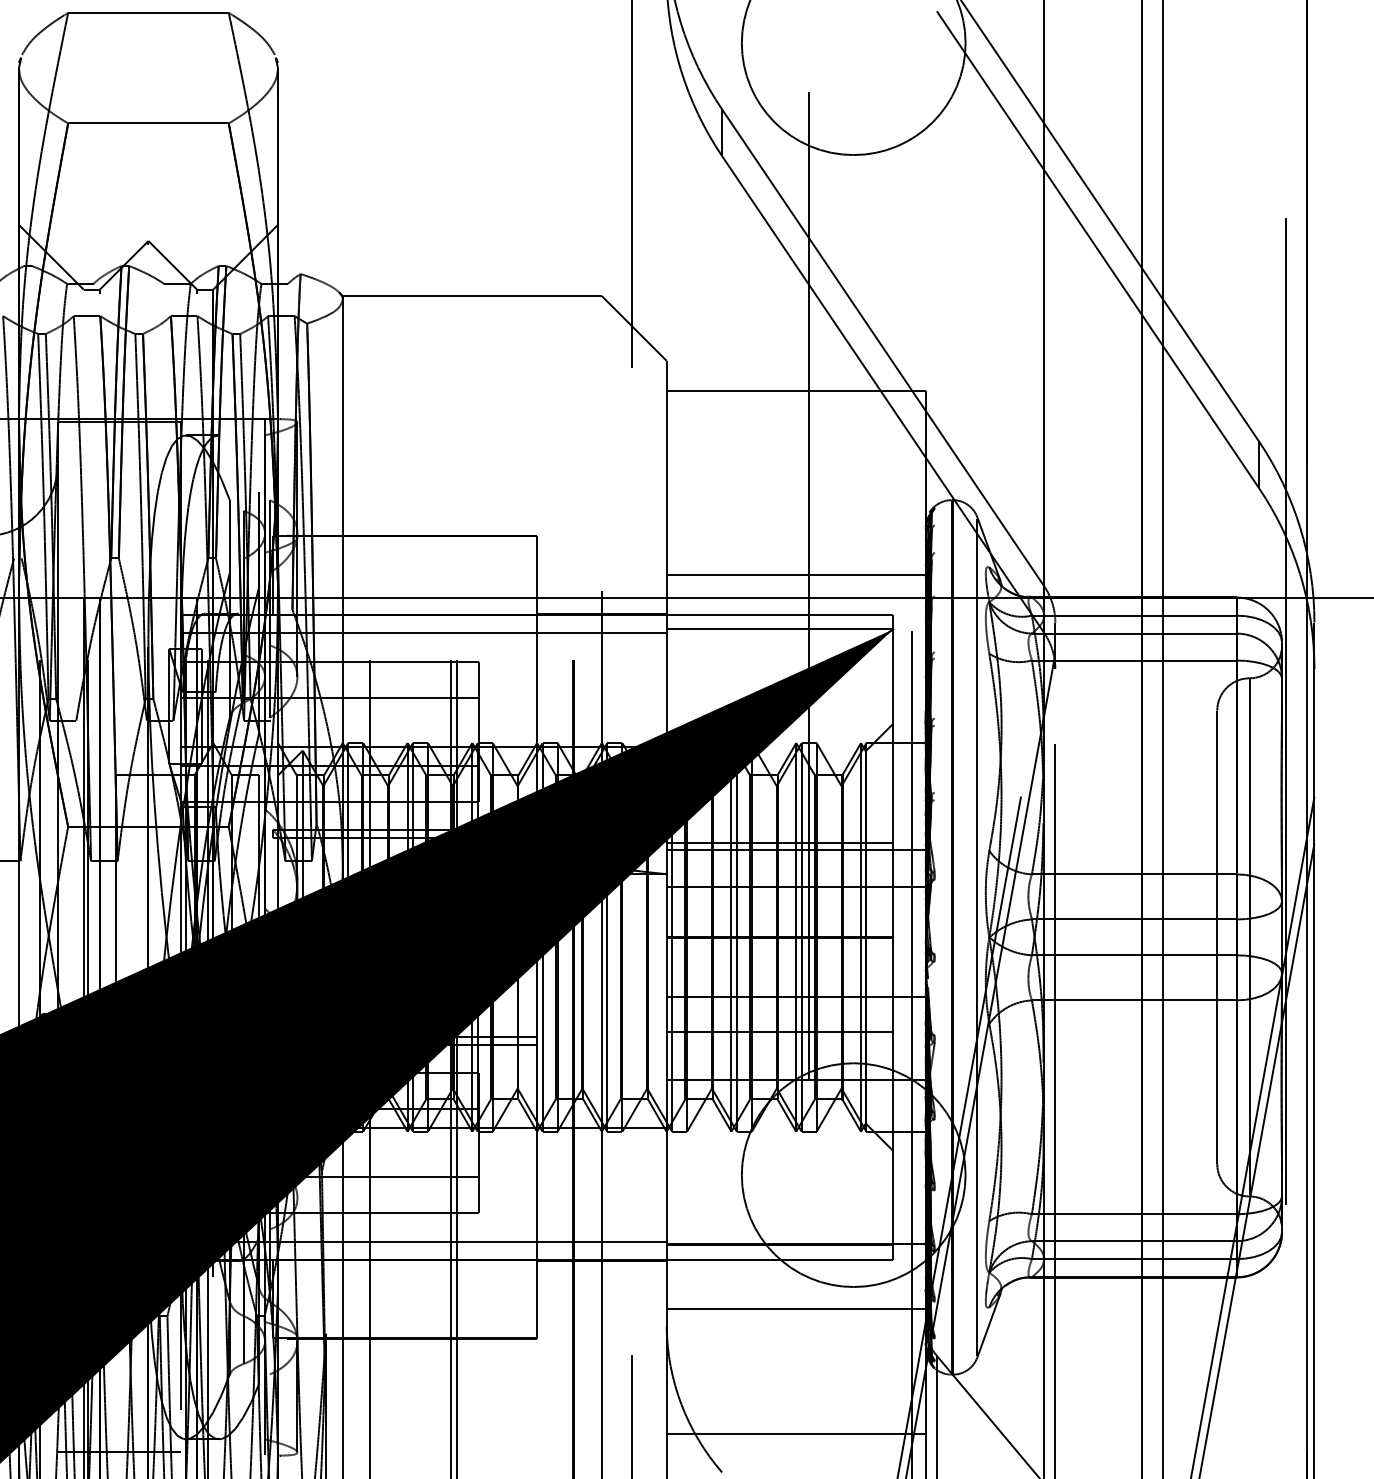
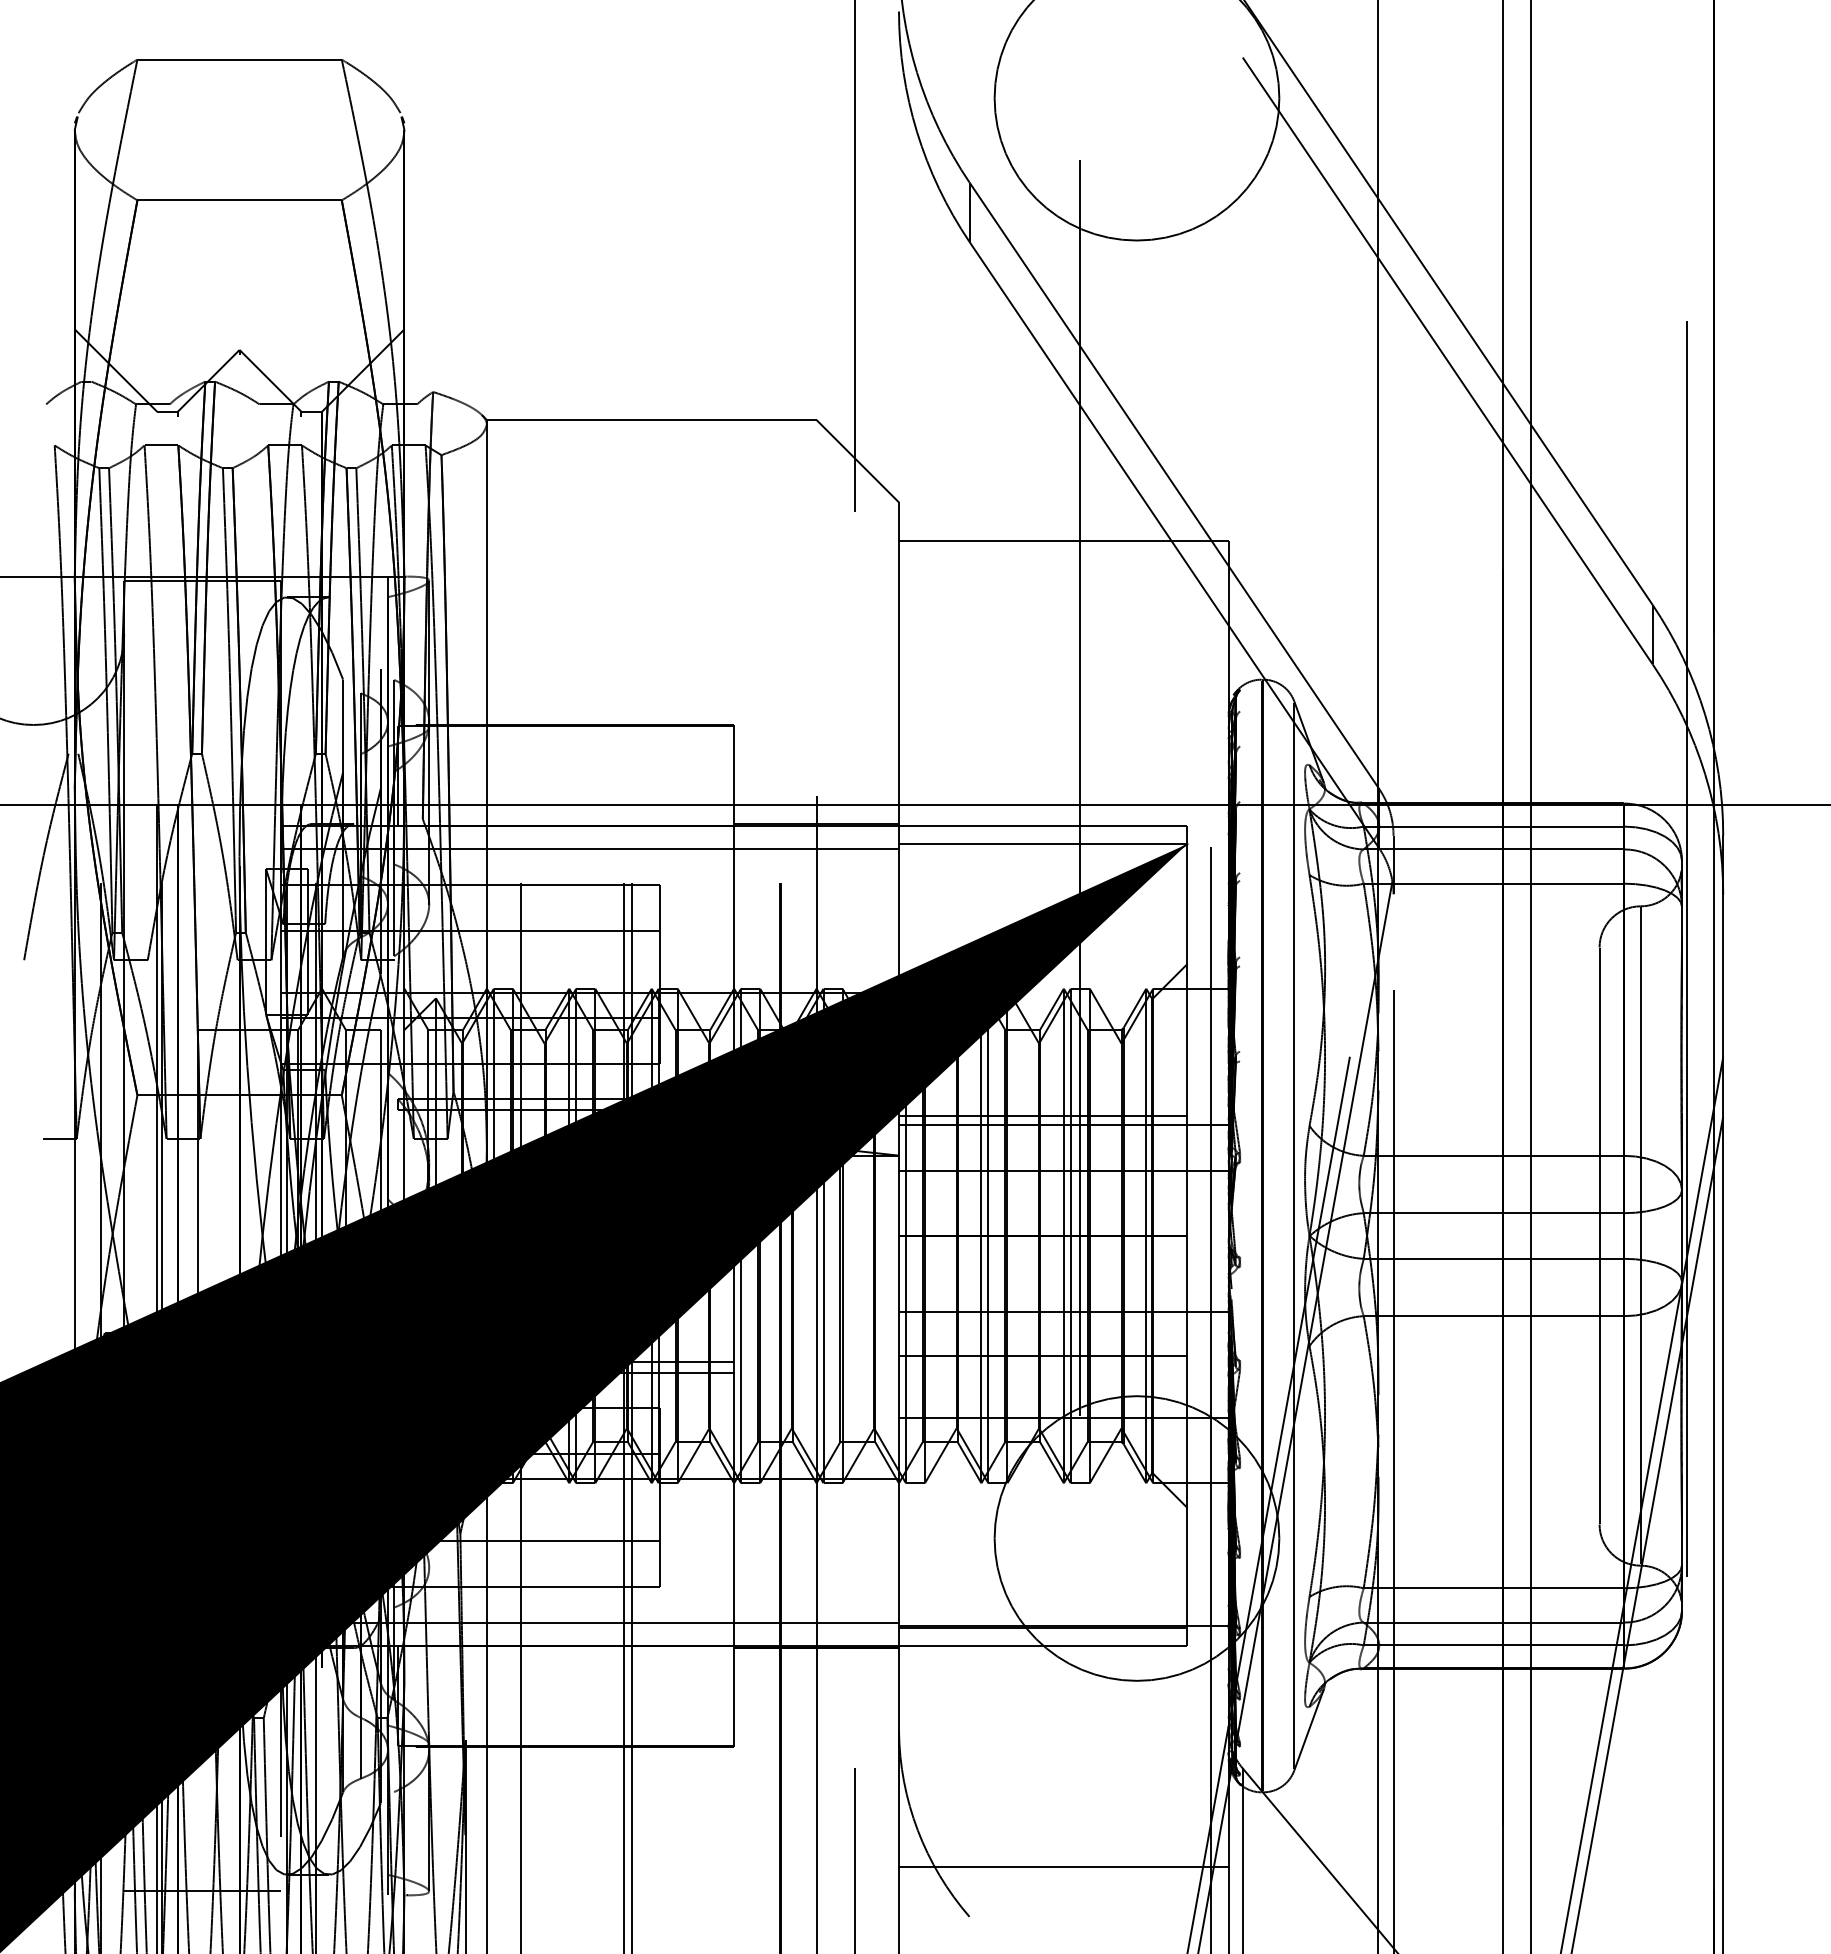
line: (795, 574) -> (1063, 774), removed
line: (795, 1308) -> (1063, 1708), removed

